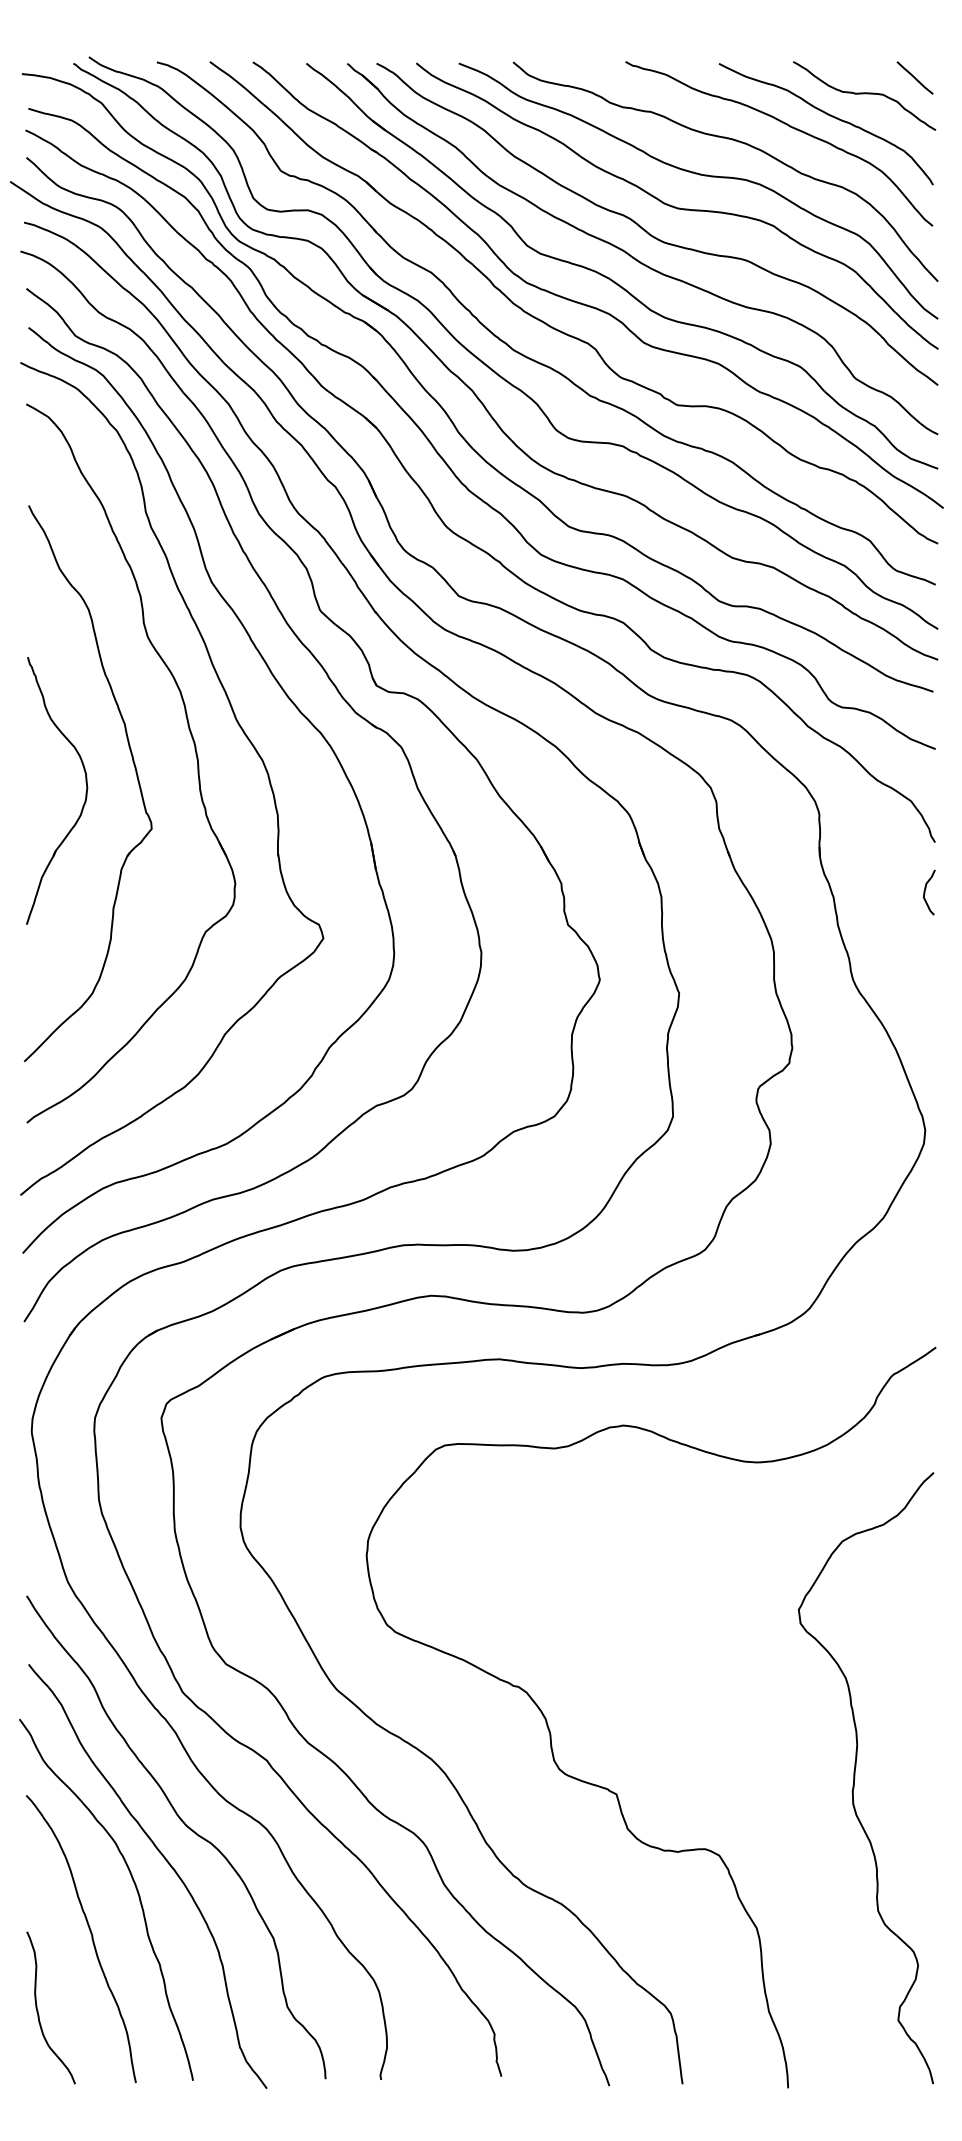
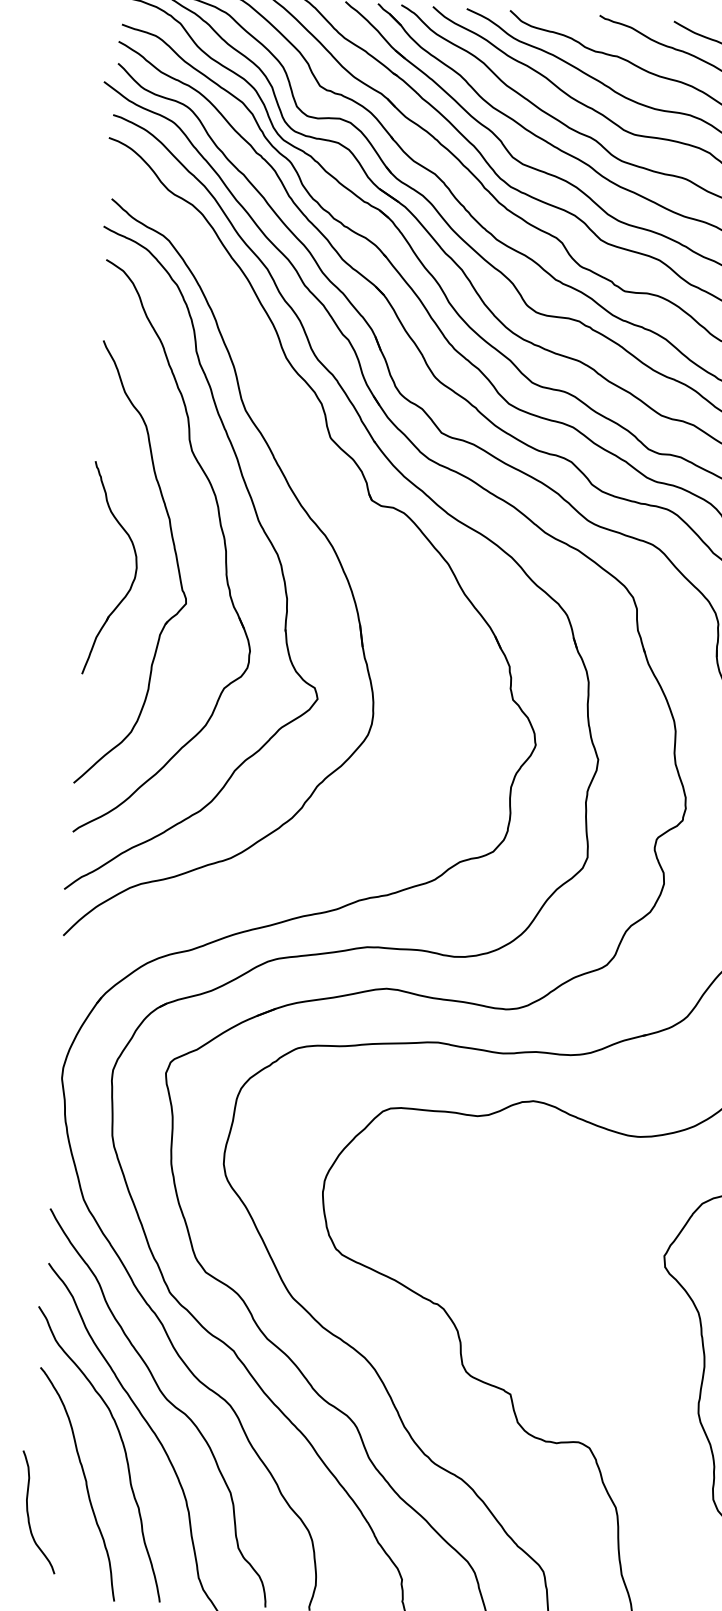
part: (351, 709) -> (350, 518), removed
curve: (38, 2010) -> (28, 1513), moved

